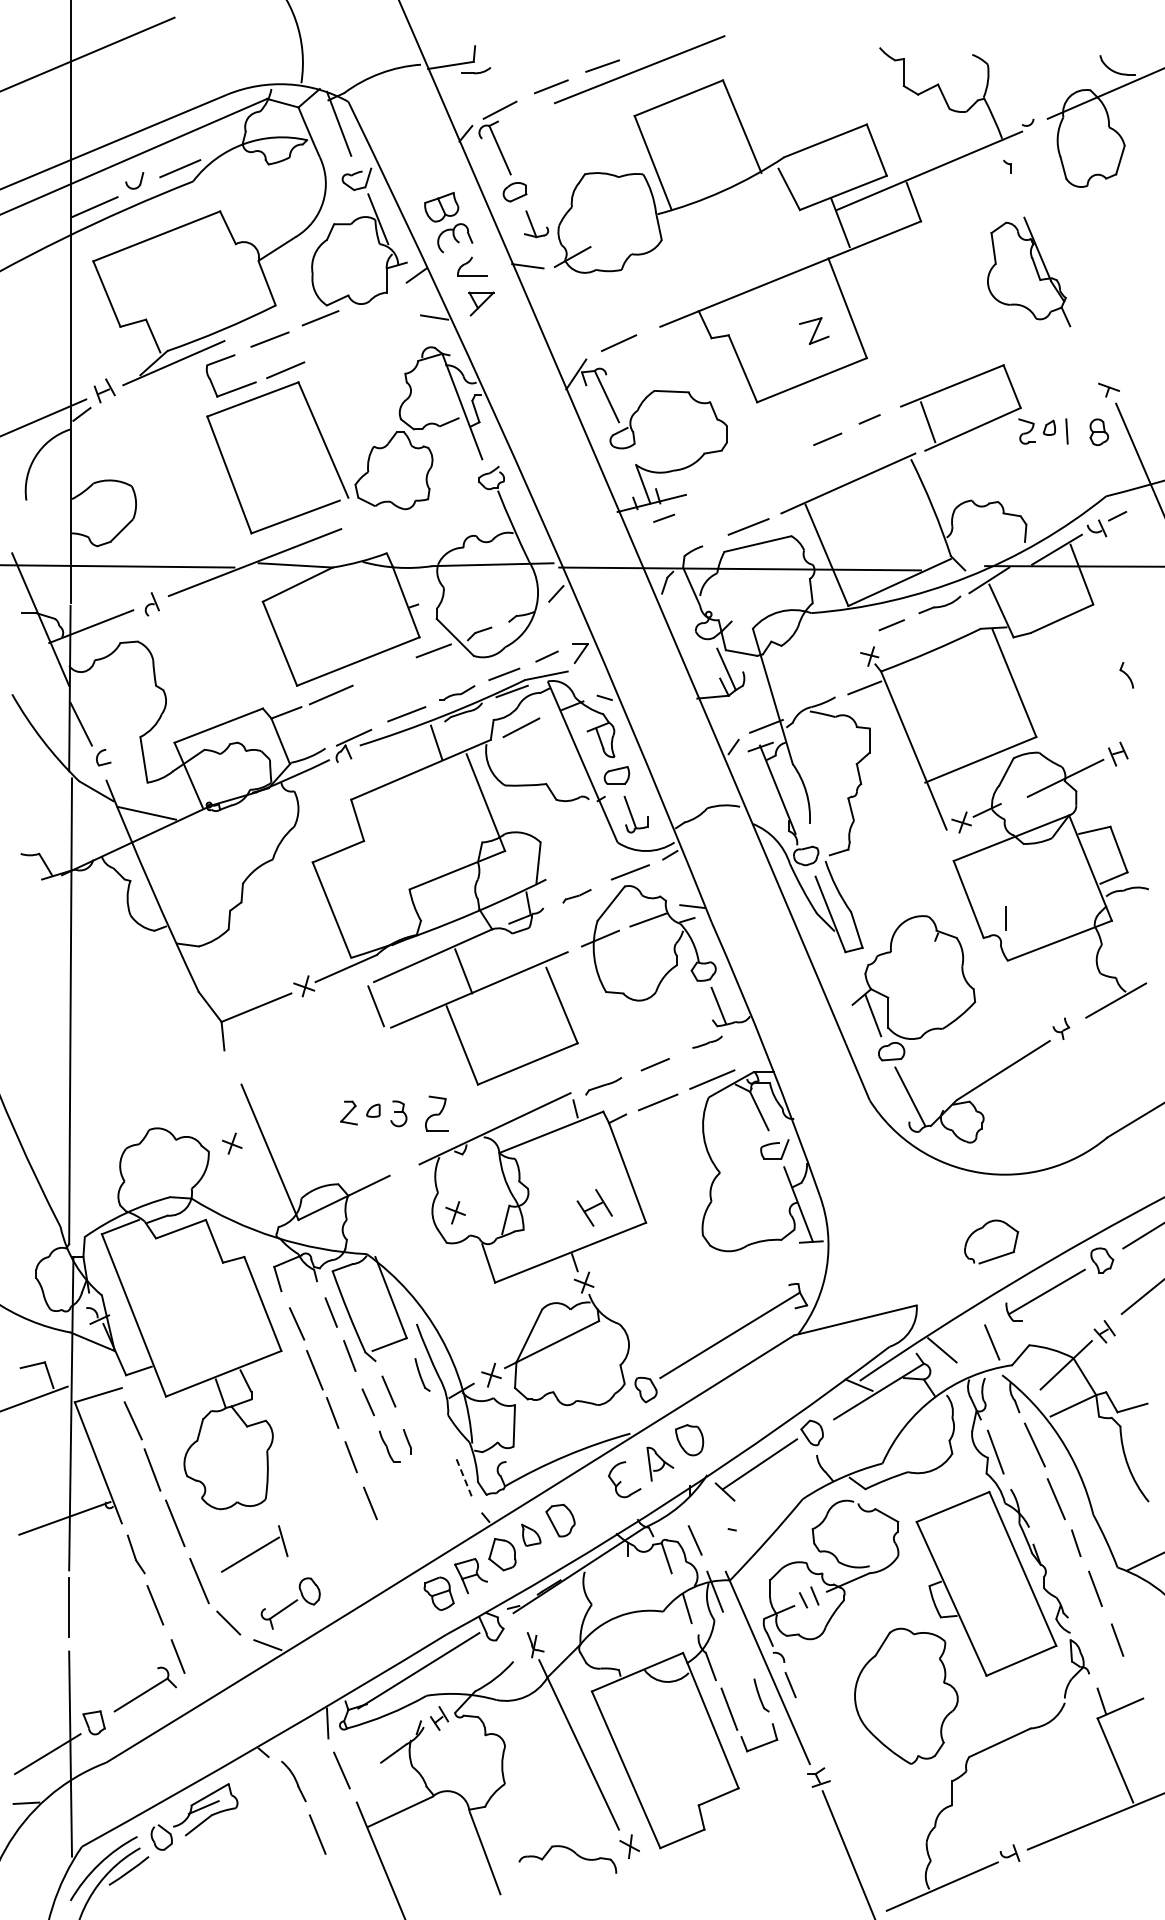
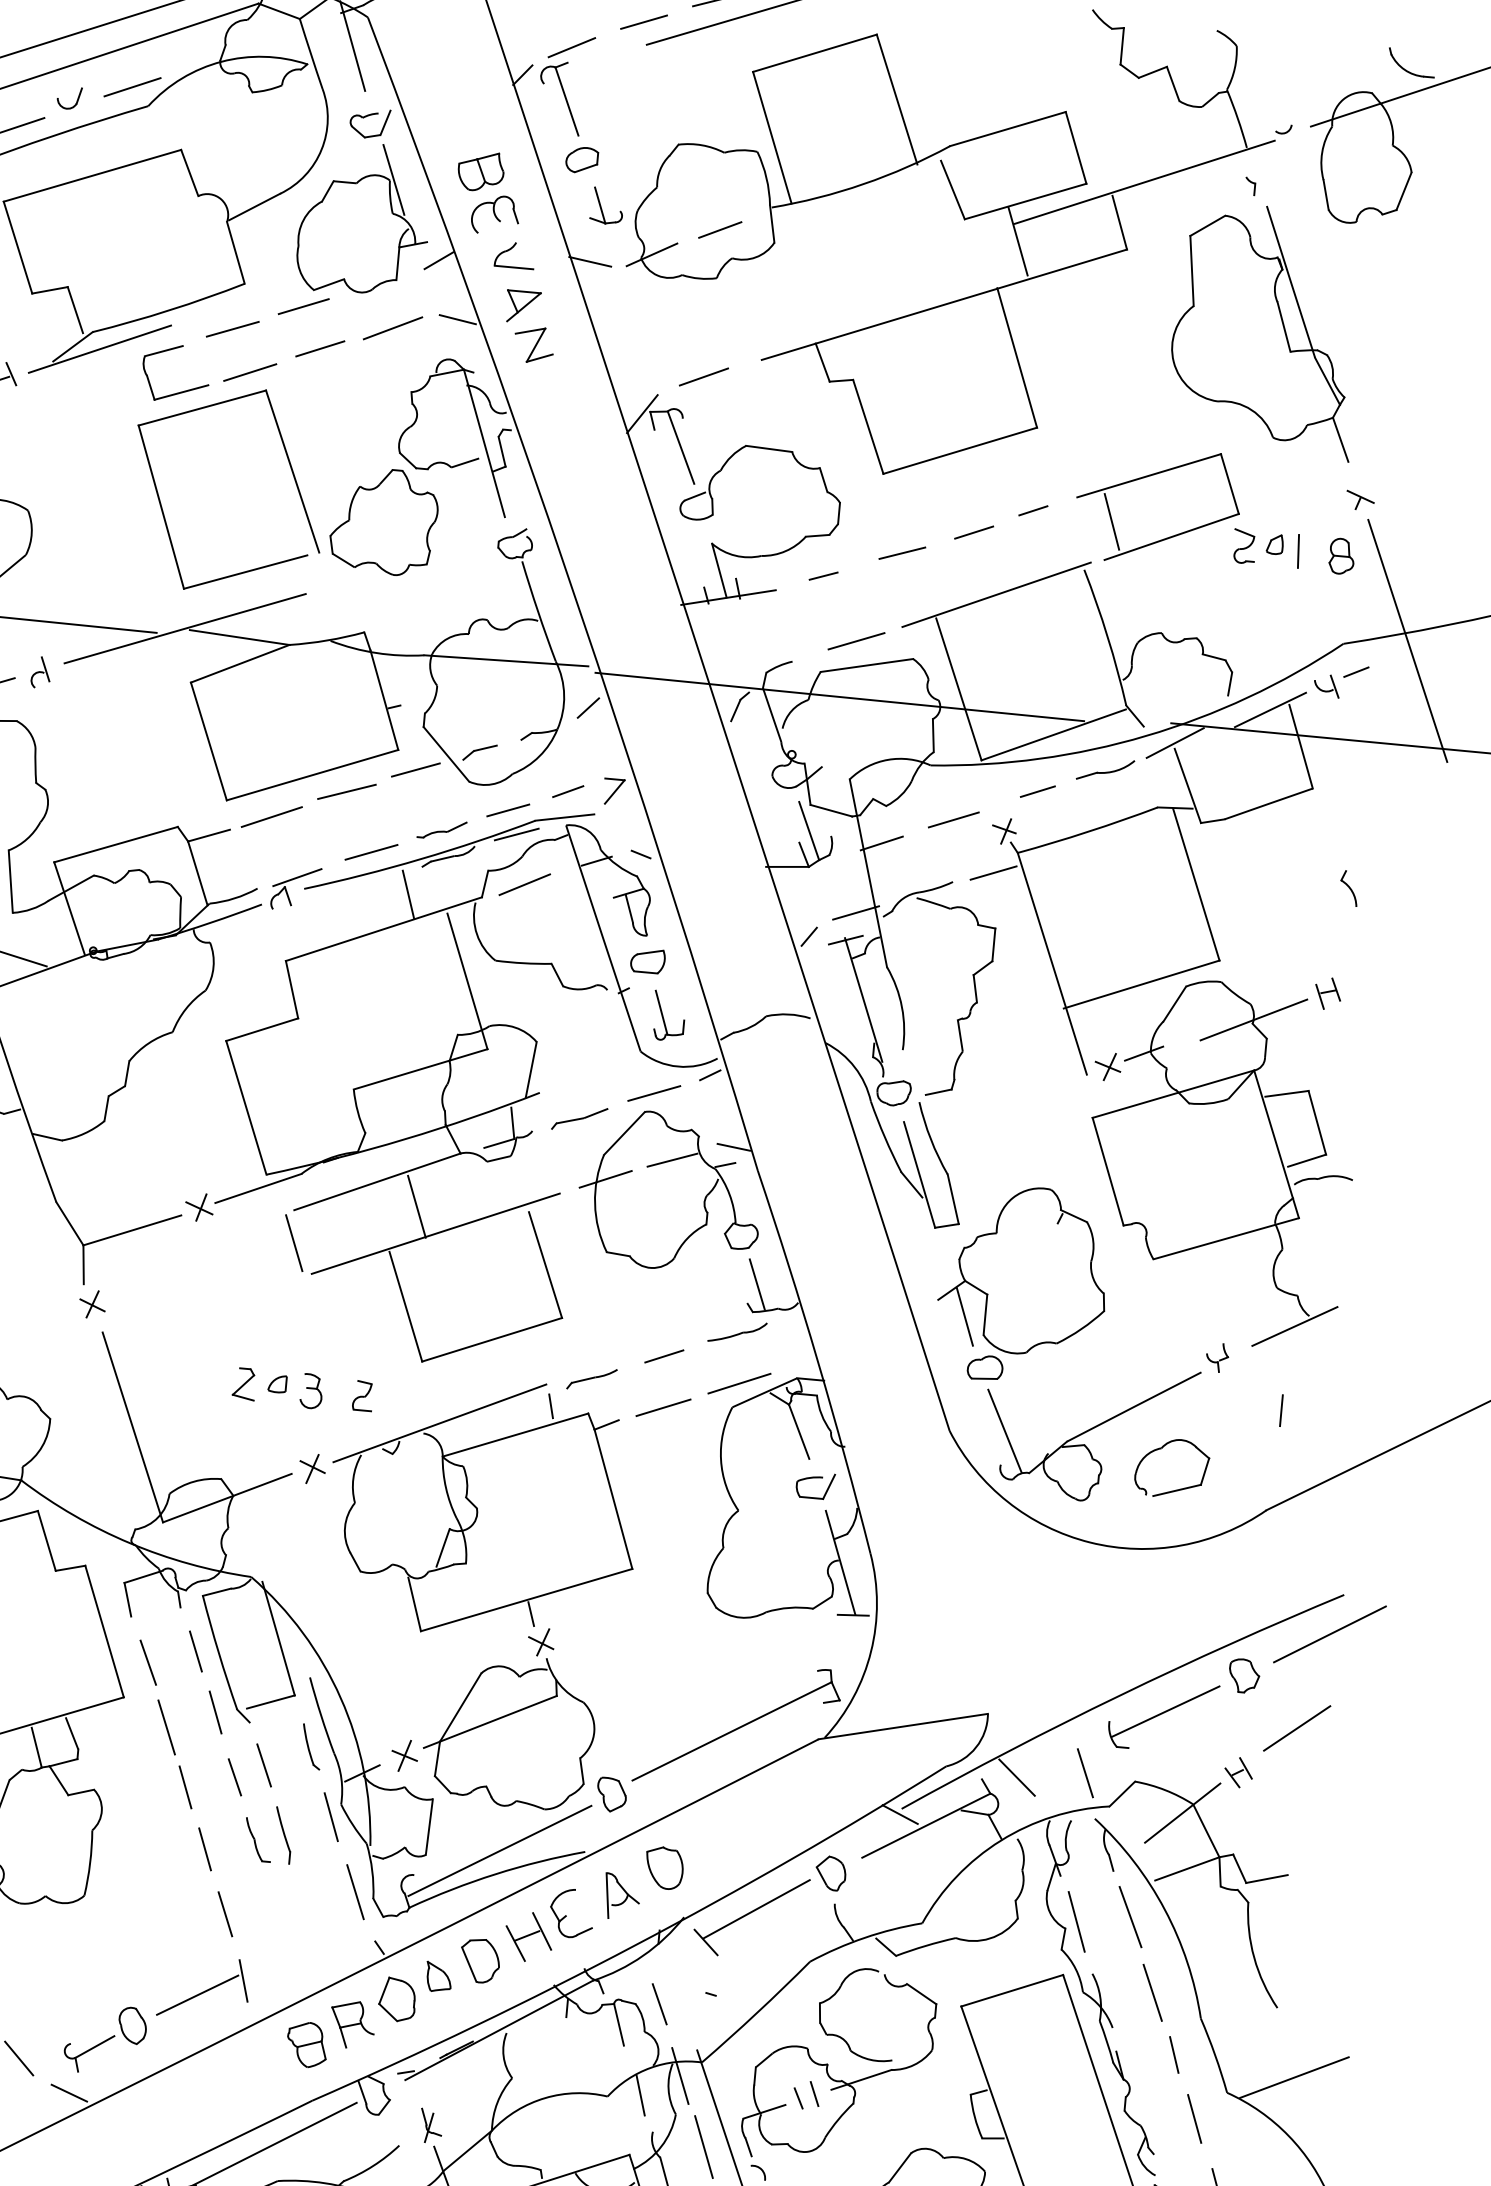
line: (621, 234) -> (720, 230), added
part: (1028, 271) -> (1266, 330), size x1.67
line: (387, 328) -> (392, 328), added
part: (814, 330) -> (534, 344), moved
line: (335, 348) -> (320, 349), added
line: (776, 458) -> (902, 552), added
line: (664, 517) -> (824, 575), moved
line: (831, 651) -> (953, 819), added
line: (384, 671) -> (346, 791), added
line: (780, 673) -> (881, 843), added
part: (576, 896) -> (578, 1119), size x1.43
line: (1005, 918) -> (1280, 1410), moved
part: (707, 1042) -> (737, 1332), size x1.43
part: (436, 1113) -> (362, 1395), size x0.62
part: (232, 1143) -> (92, 1304), moved
part: (594, 1207) -> (528, 1936), moved
part: (455, 1212) -> (312, 1468), moved
part: (983, 1228) -> (1162, 1449), moved
line: (441, 1424) -> (331, 1816), added
line: (567, 1438) -> (499, 1850), added
part: (407, 1441) -> (283, 1835), size x1.67
line: (464, 1478) -> (355, 1892), dashed -> solid
part: (254, 1548) -> (203, 1987), moved
line: (736, 1642) -> (702, 2147), added

